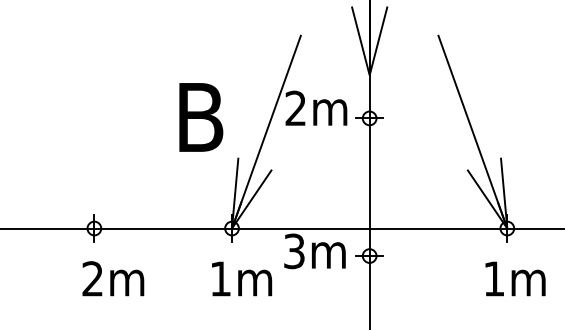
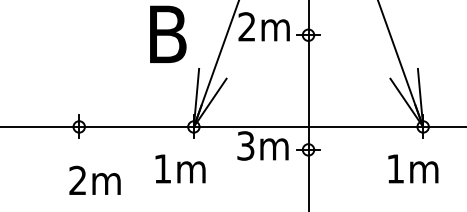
text: (113, 278) -> (95, 180), moved
text: (242, 278) -> (180, 168), moved
text: (515, 278) -> (413, 168), moved

